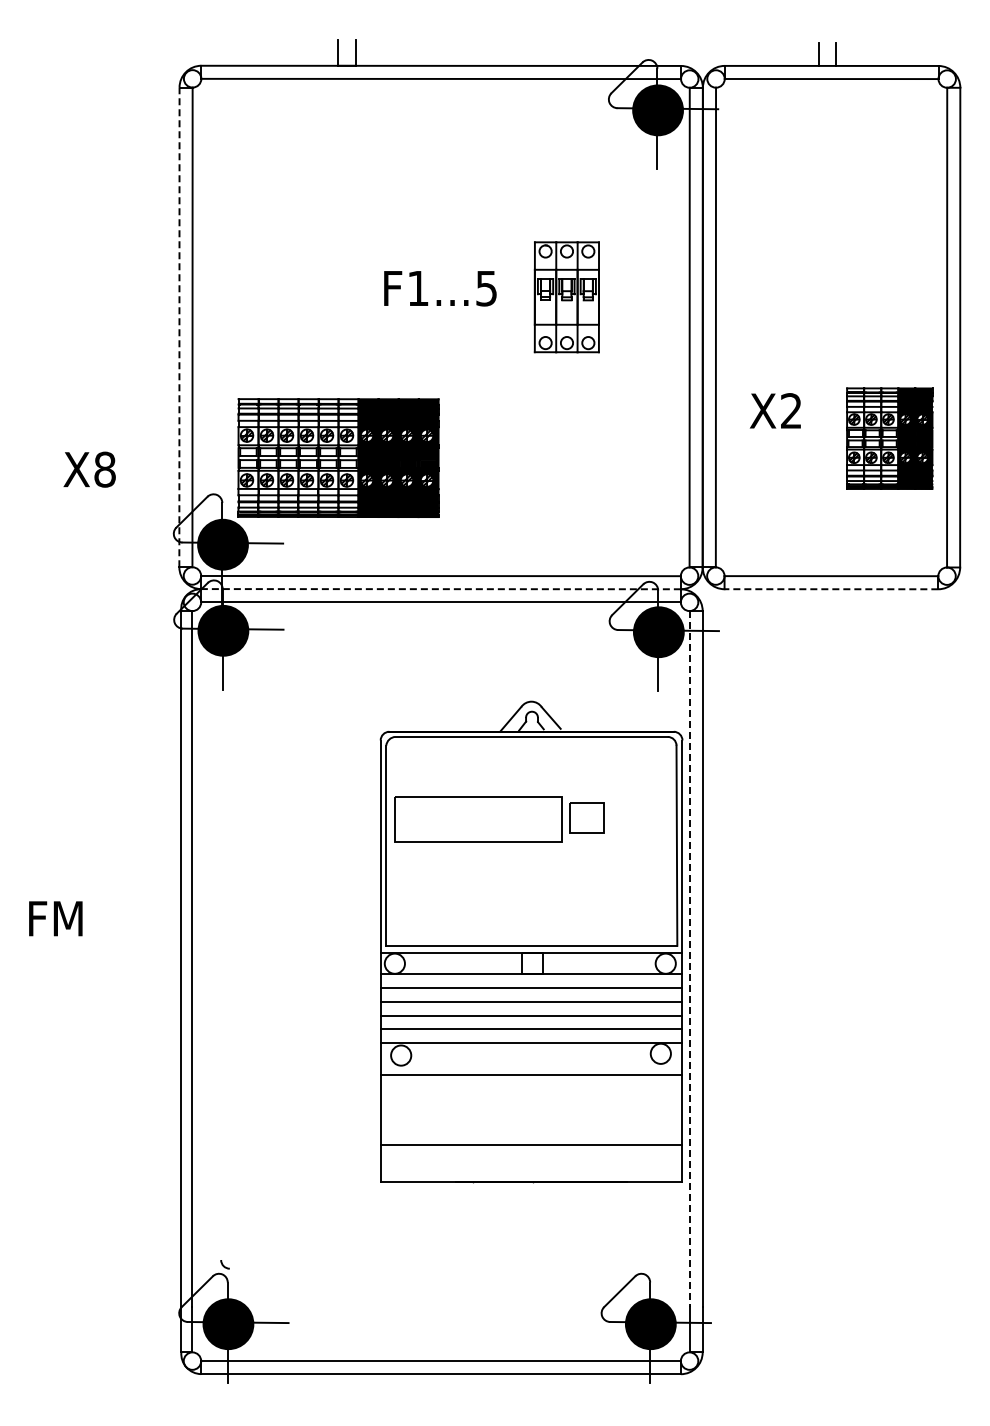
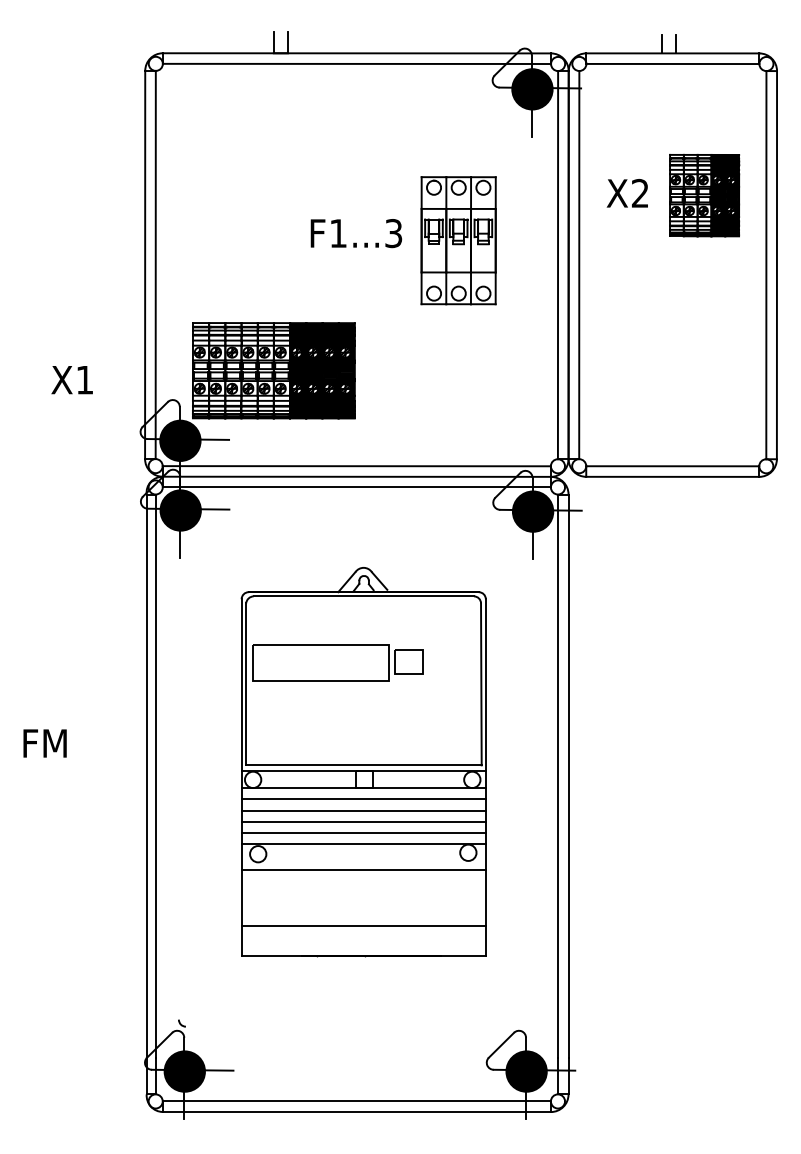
text: (486, 287) -> (393, 232), F1...5 -> F1...3
part: (566, 296) -> (458, 239), size x1.43
line: (179, 327) -> (145, 265), dashed -> solid
text: (774, 410) -> (626, 193), moved
part: (889, 438) -> (704, 195), moved
text: (104, 469) -> (84, 379), X8 -> X1
line: (441, 589) -> (357, 477), dashed -> solid
line: (831, 589) -> (672, 477), dashed -> solid
part: (531, 941) -> (363, 761), moved
line: (689, 959) -> (557, 776), dashed -> solid

